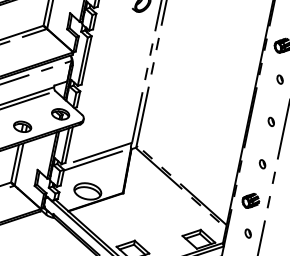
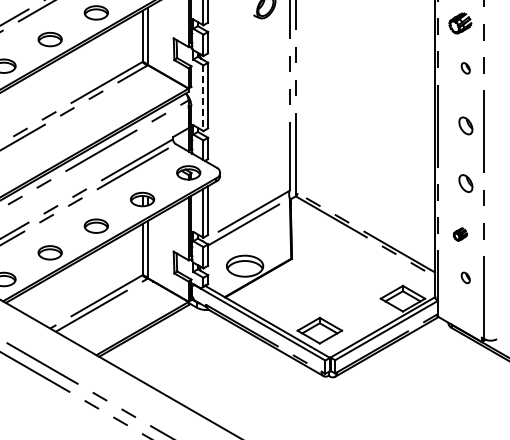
line: (82, 61) -> (203, 98), solid -> dashed
part: (271, 121) -> (465, 125), size x1.6
part: (262, 164) -> (465, 183), size x1.6
part: (250, 200) -> (460, 234), size x0.6

